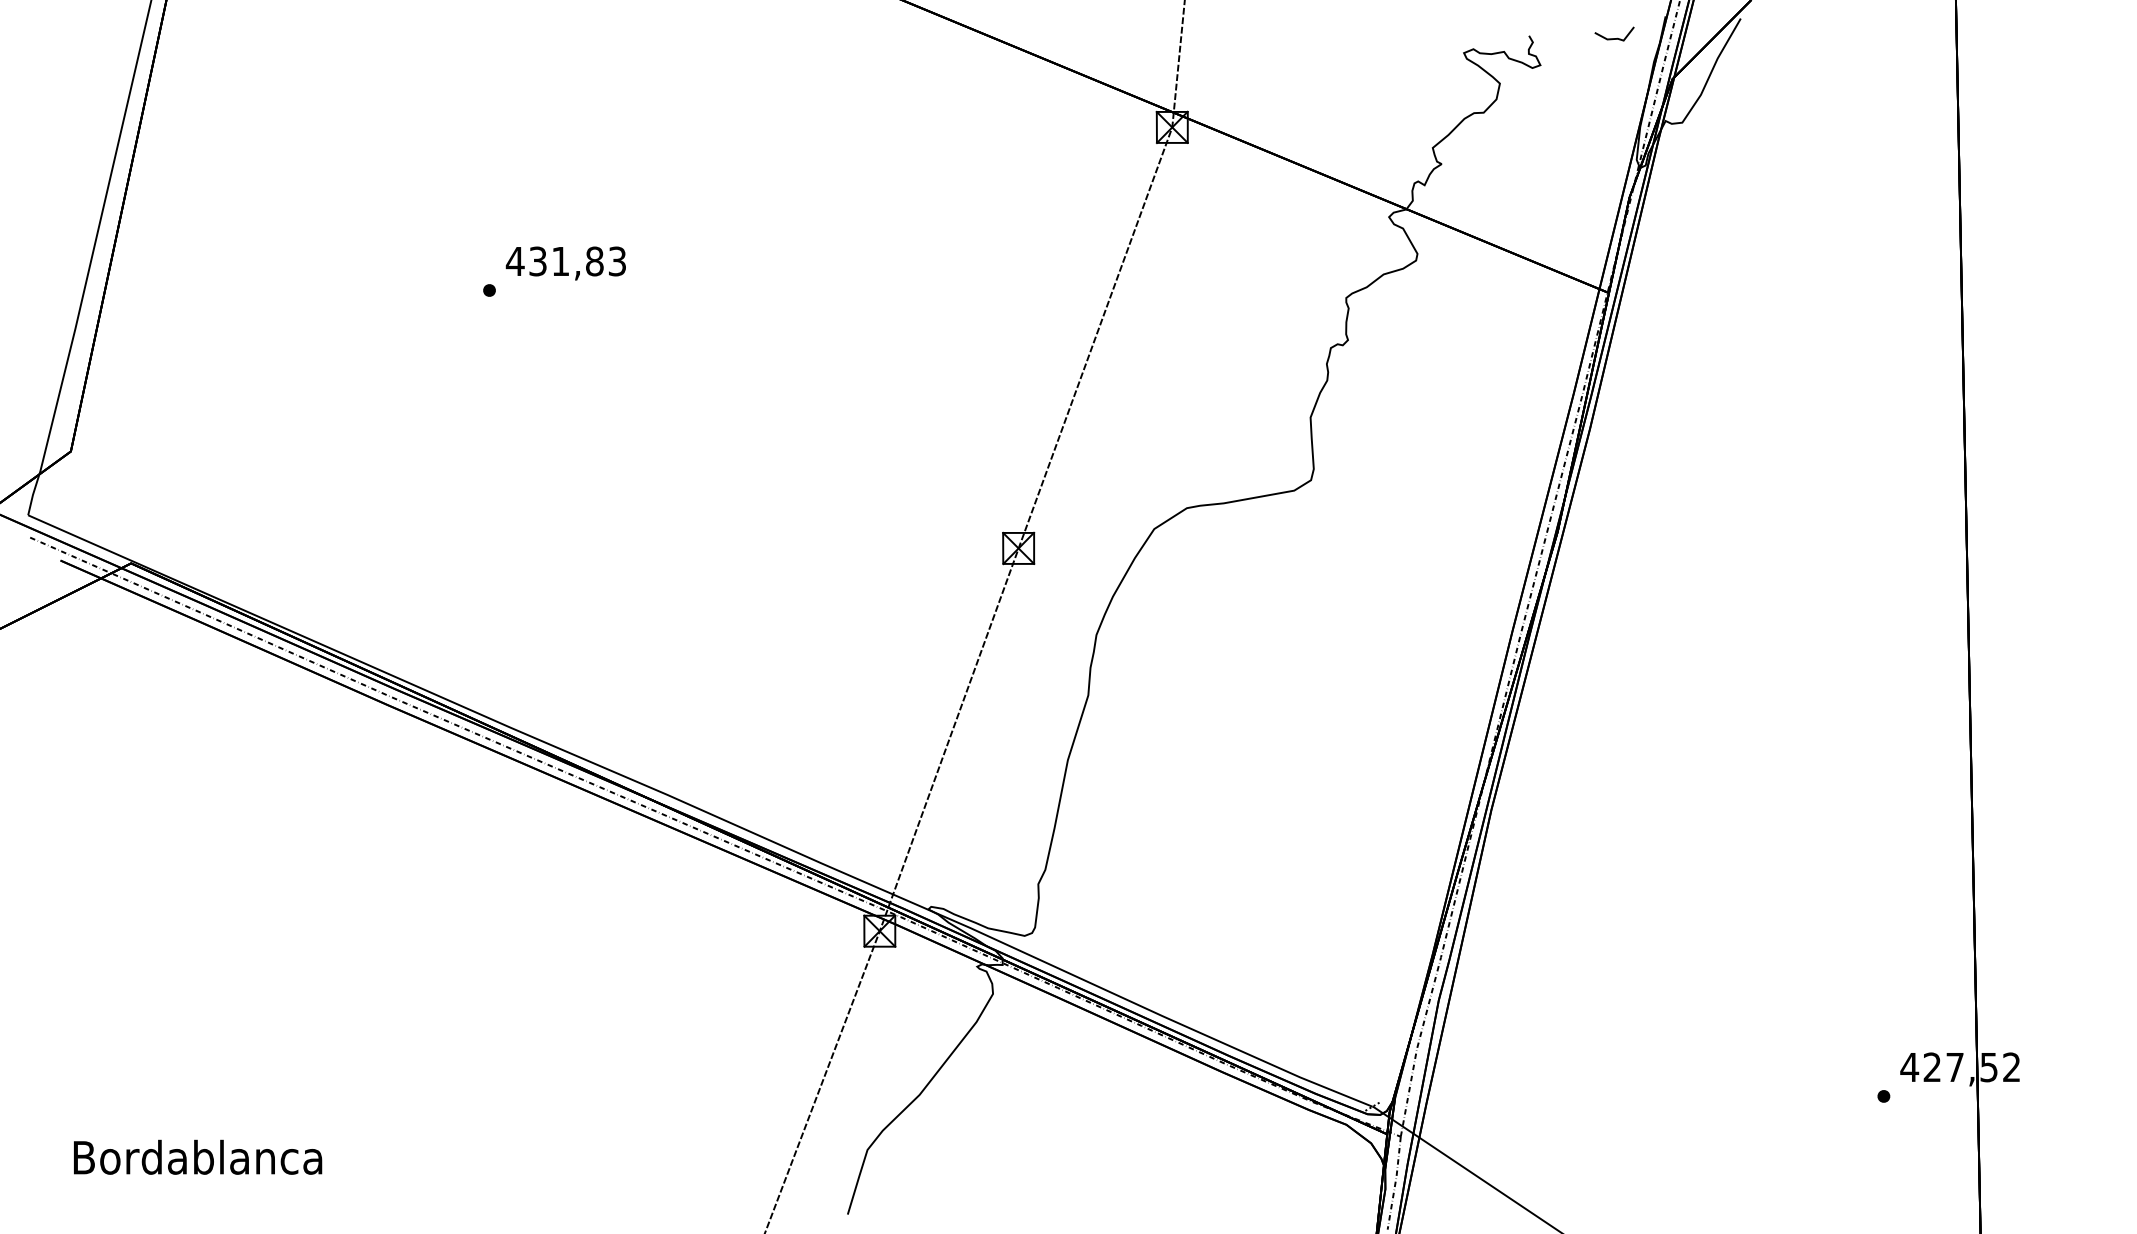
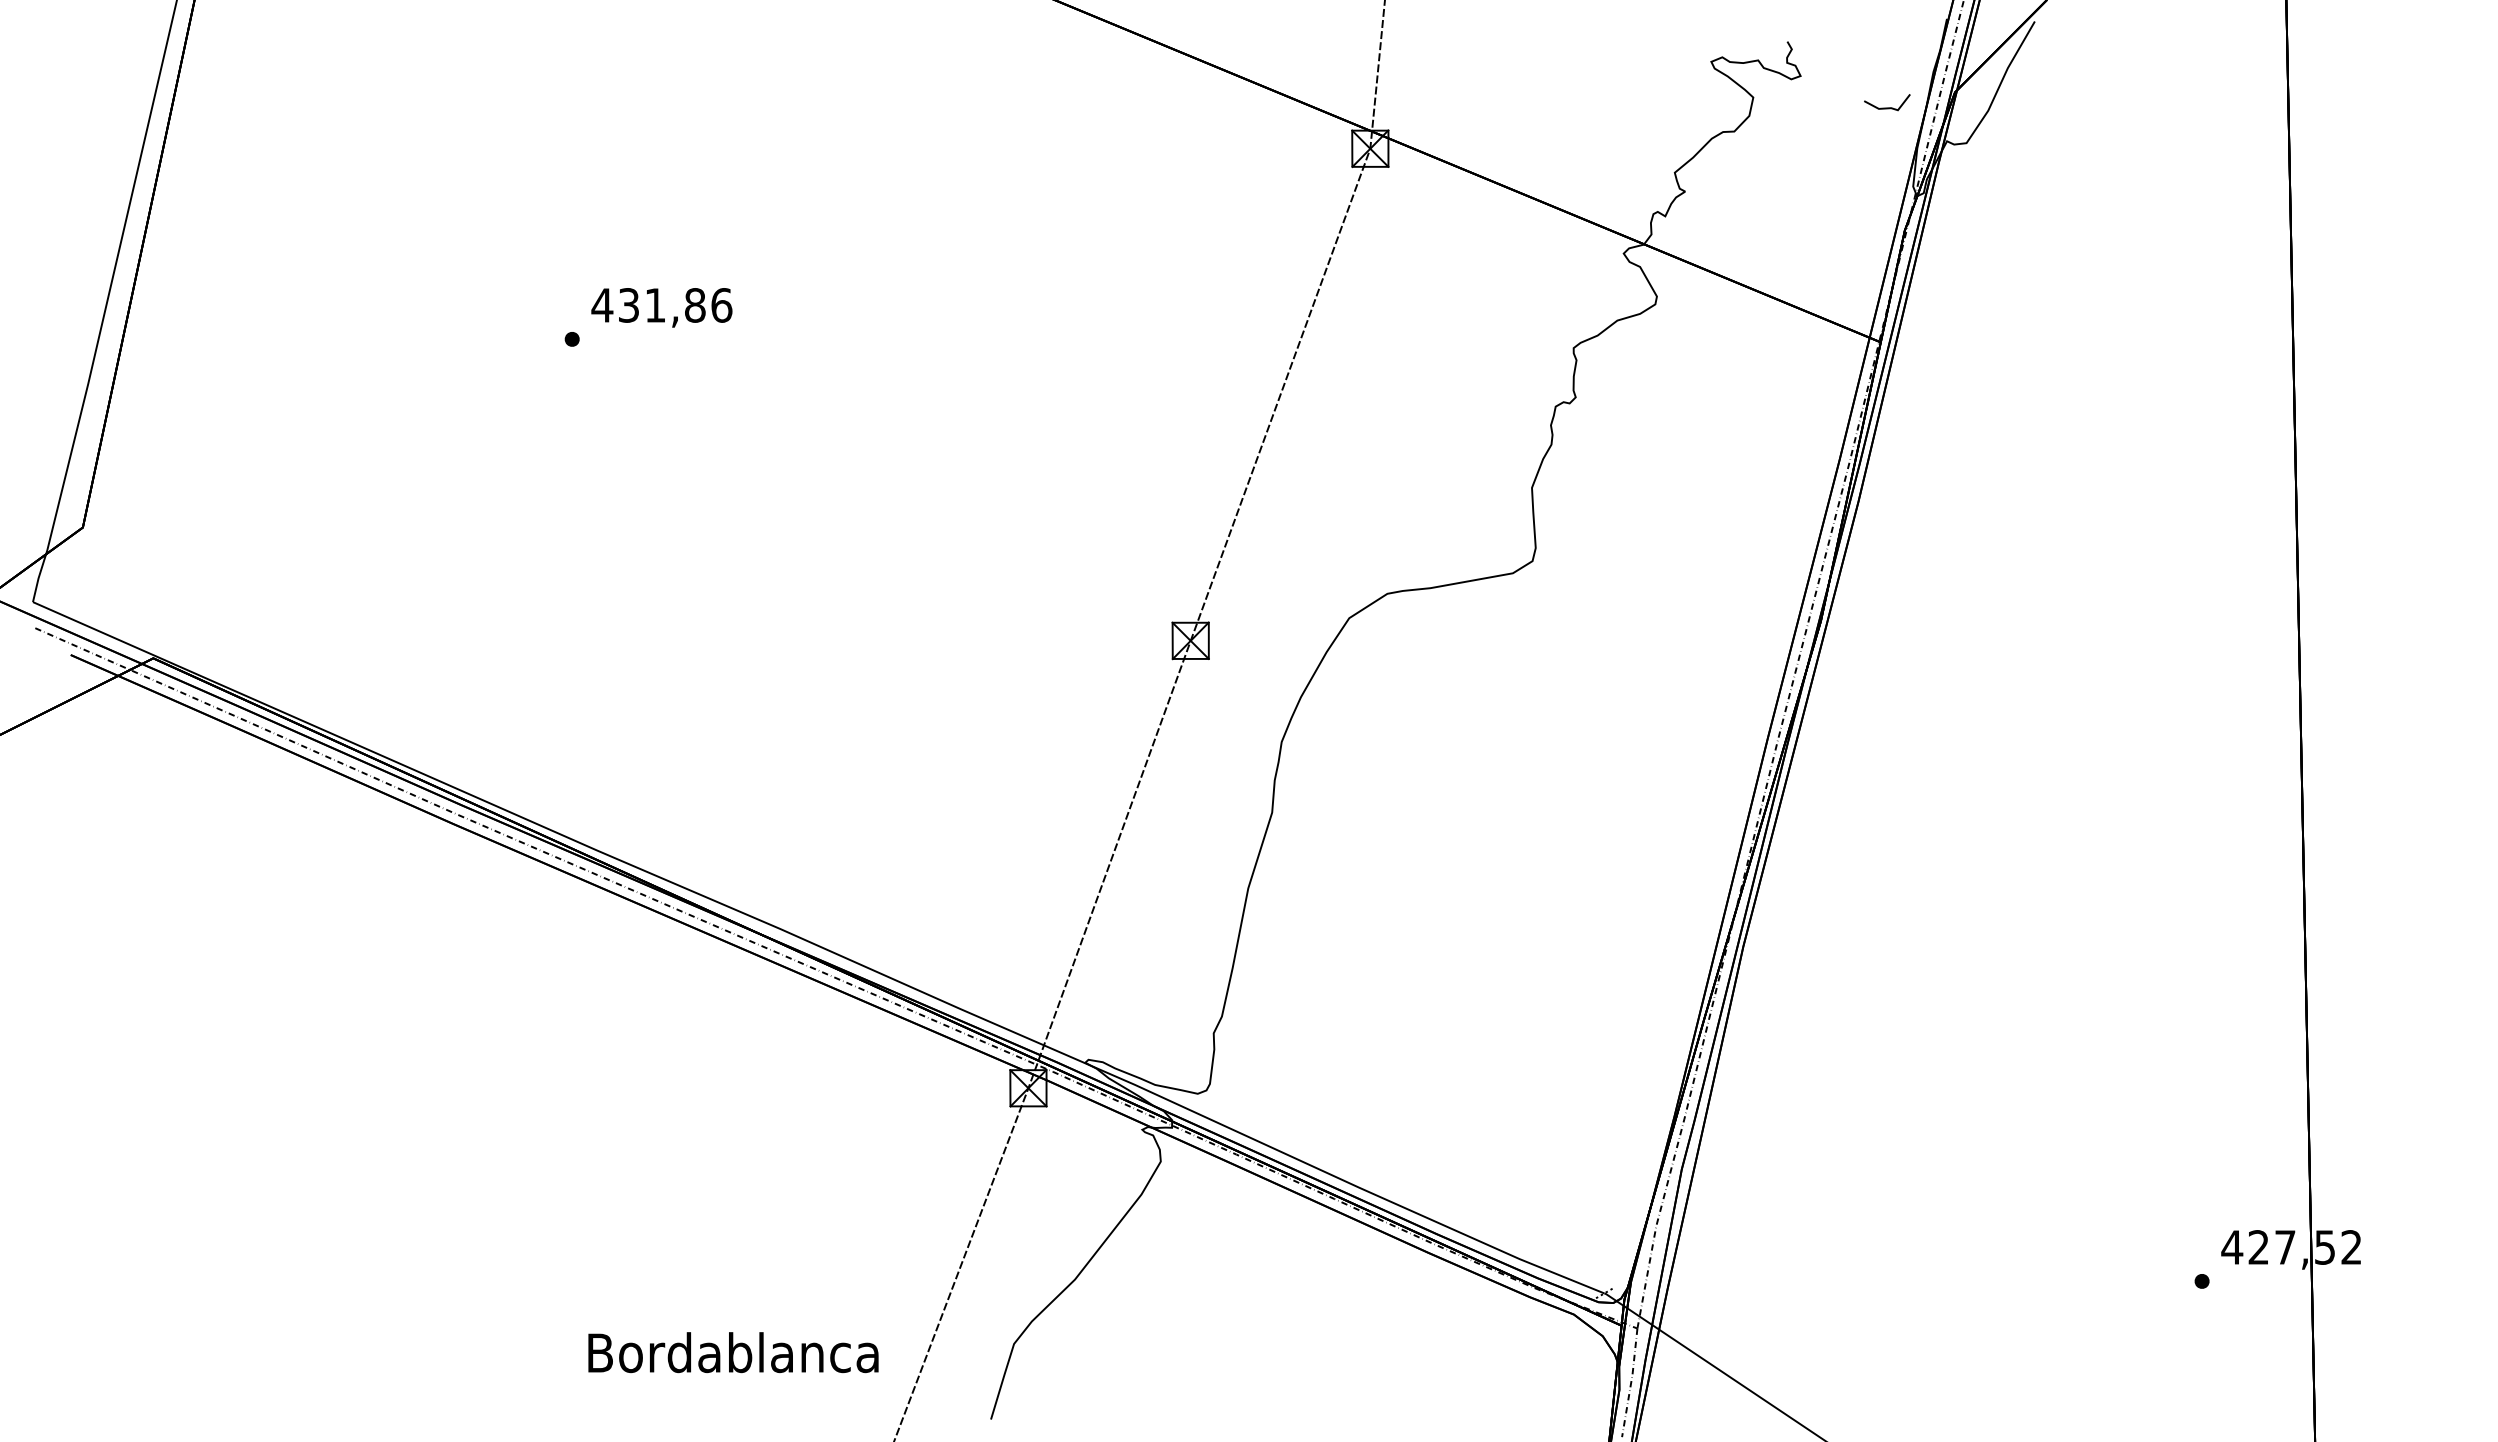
line: (1614, 38) -> (1887, 107), moved
text: (617, 261) -> (721, 305), 431,83 -> 431,86
text: (198, 1157) -> (733, 1352), moved

